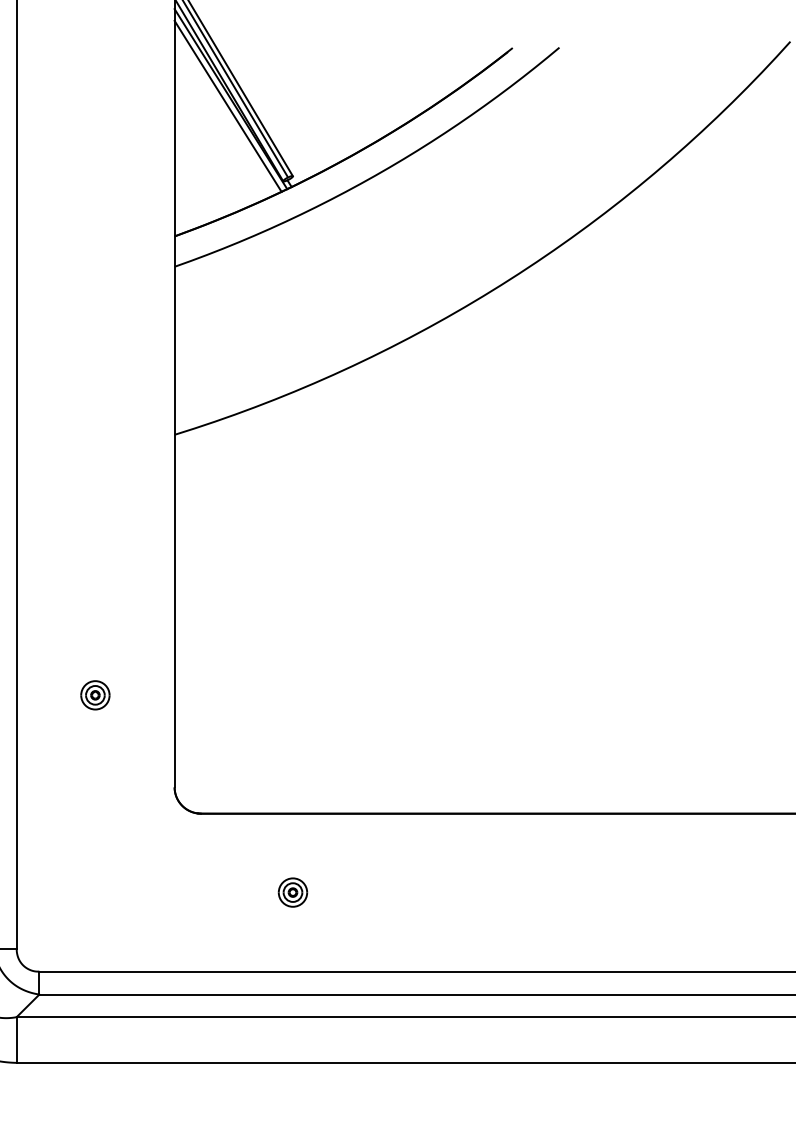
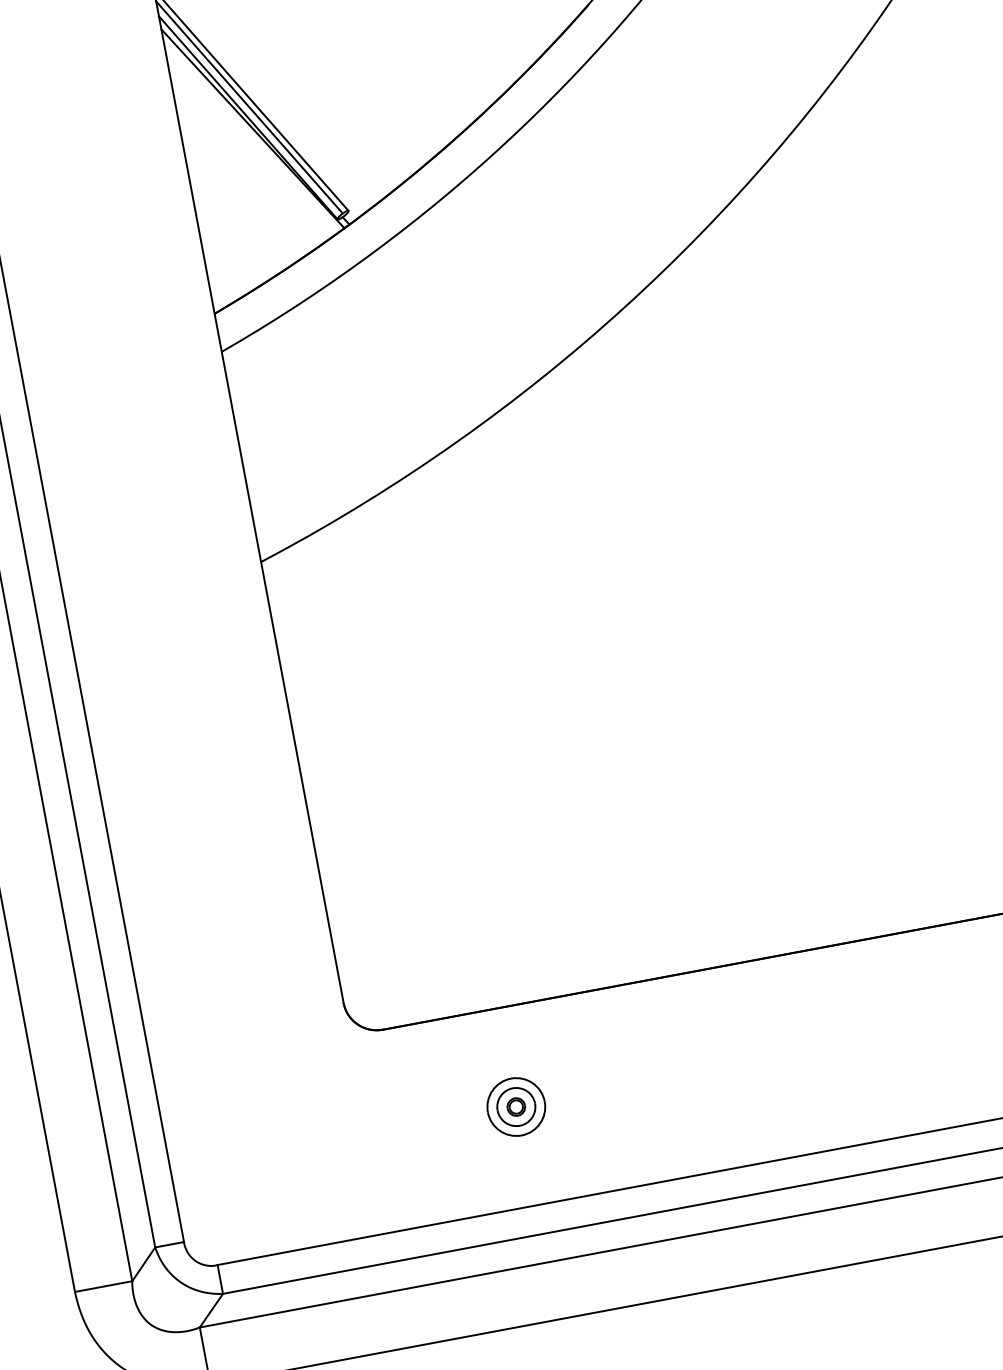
line: (227, 105) -> (250, 137), removed
part: (95, 695) -> (223, 906), removed
part: (292, 892) -> (515, 1106), size x1.6

